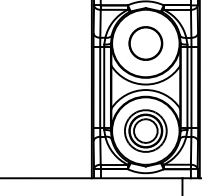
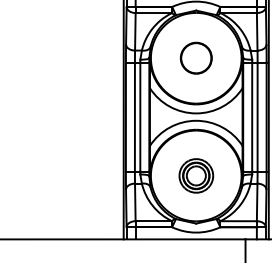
part: (145, 43) -> (195, 58), size x0.7
part: (145, 130) -> (195, 175), size x0.6

